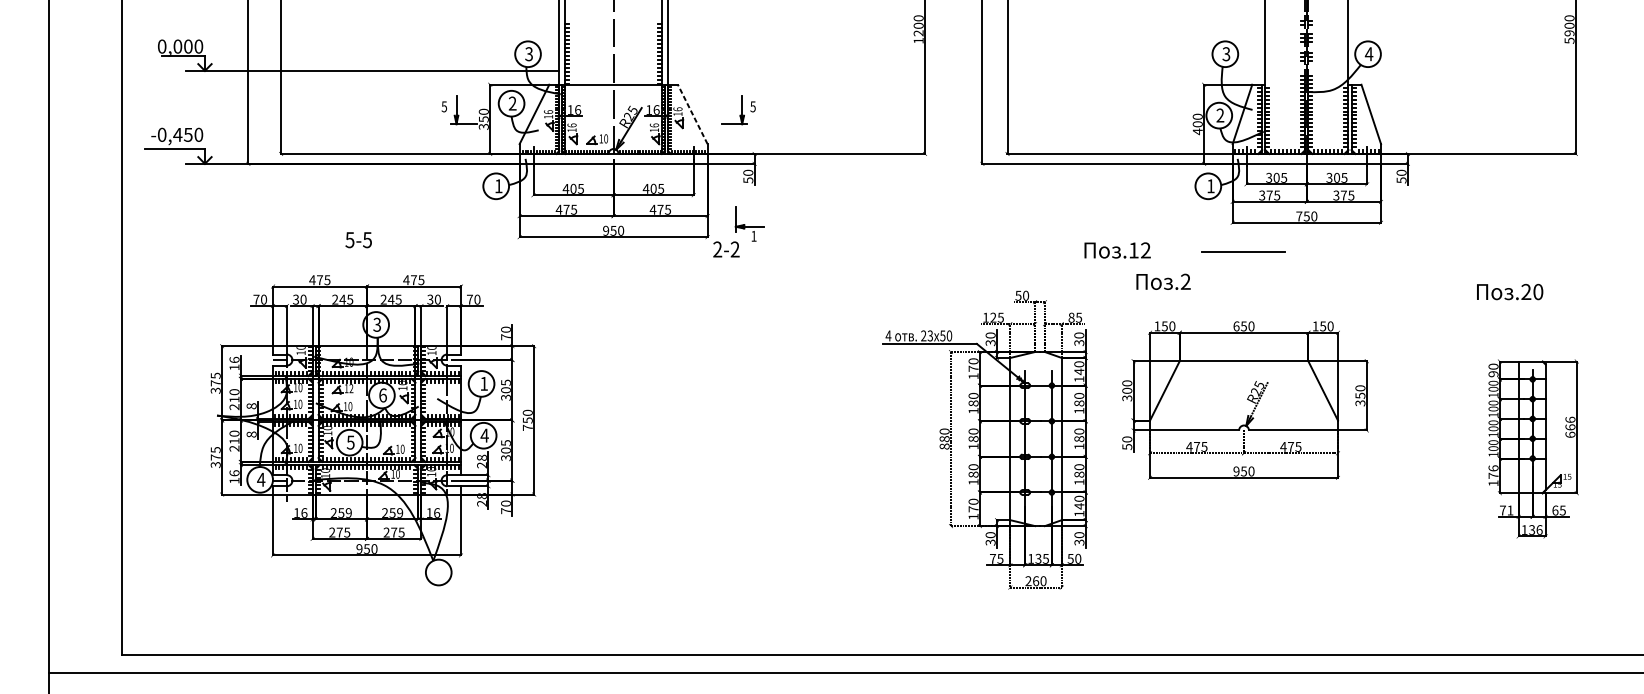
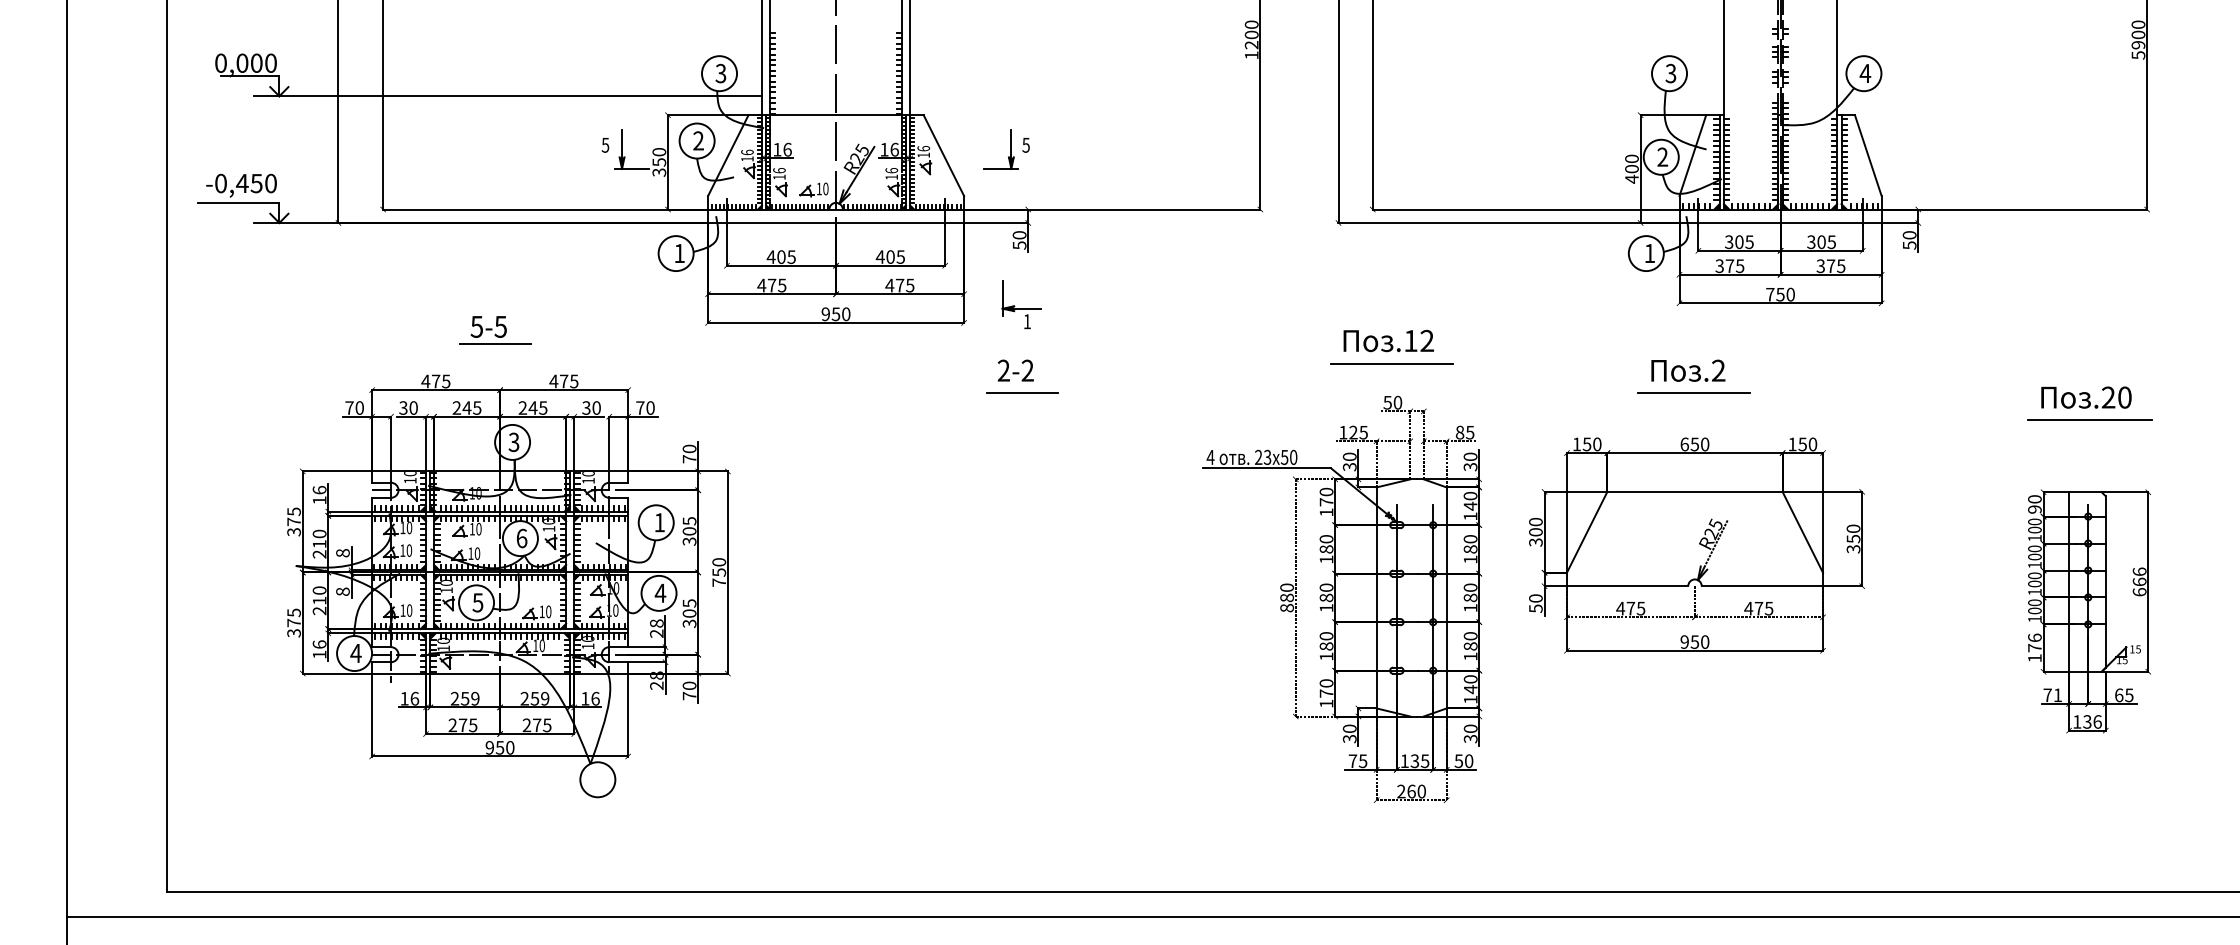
line: (692, 114) -> (943, 155), dashed -> solid
text: (726, 249) -> (1015, 370), moved
text: (1117, 250) -> (1388, 340), moved
line: (1242, 251) -> (1693, 392), moved
line: (363, 252) -> (495, 343), added
line: (1021, 266) -> (1391, 363), added
text: (1163, 281) -> (1688, 370), moved
line: (750, 288) -> (1022, 392), added
text: (1510, 291) -> (2086, 397), moved
line: (1534, 308) -> (2090, 420), added
text: (351, 388) -> (478, 529), 12 -> 10

